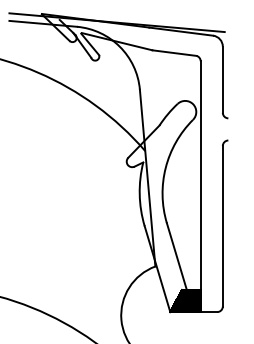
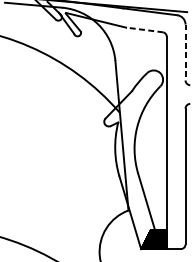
line: (174, 53) -> (144, 30), solid -> dashed
line: (222, 80) -> (185, 53), solid -> dashed

